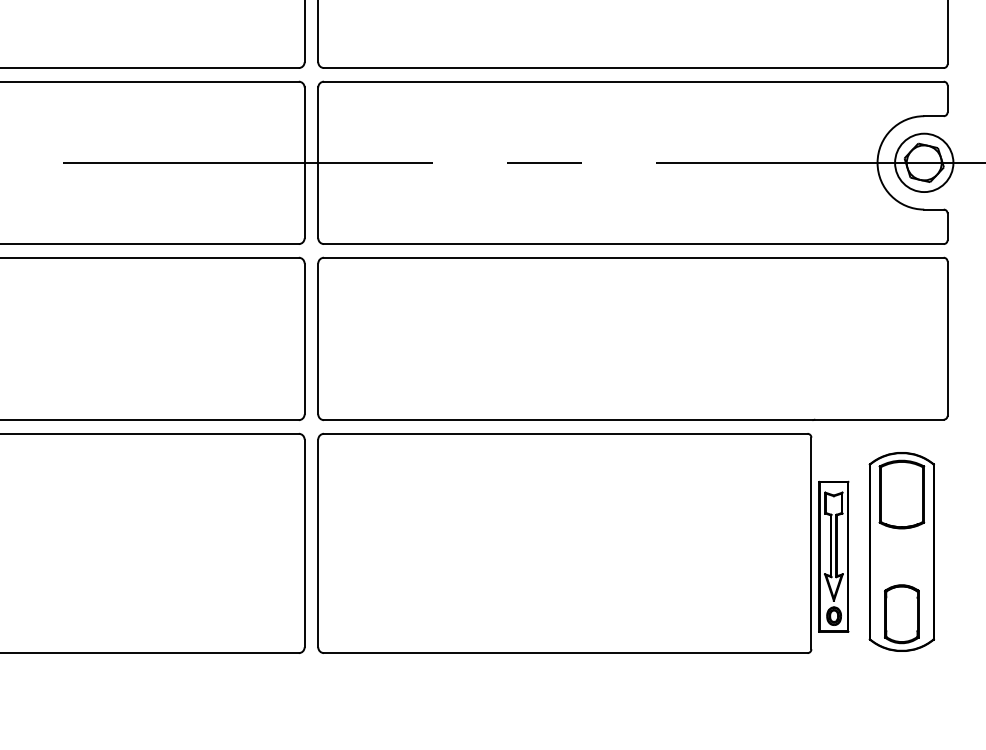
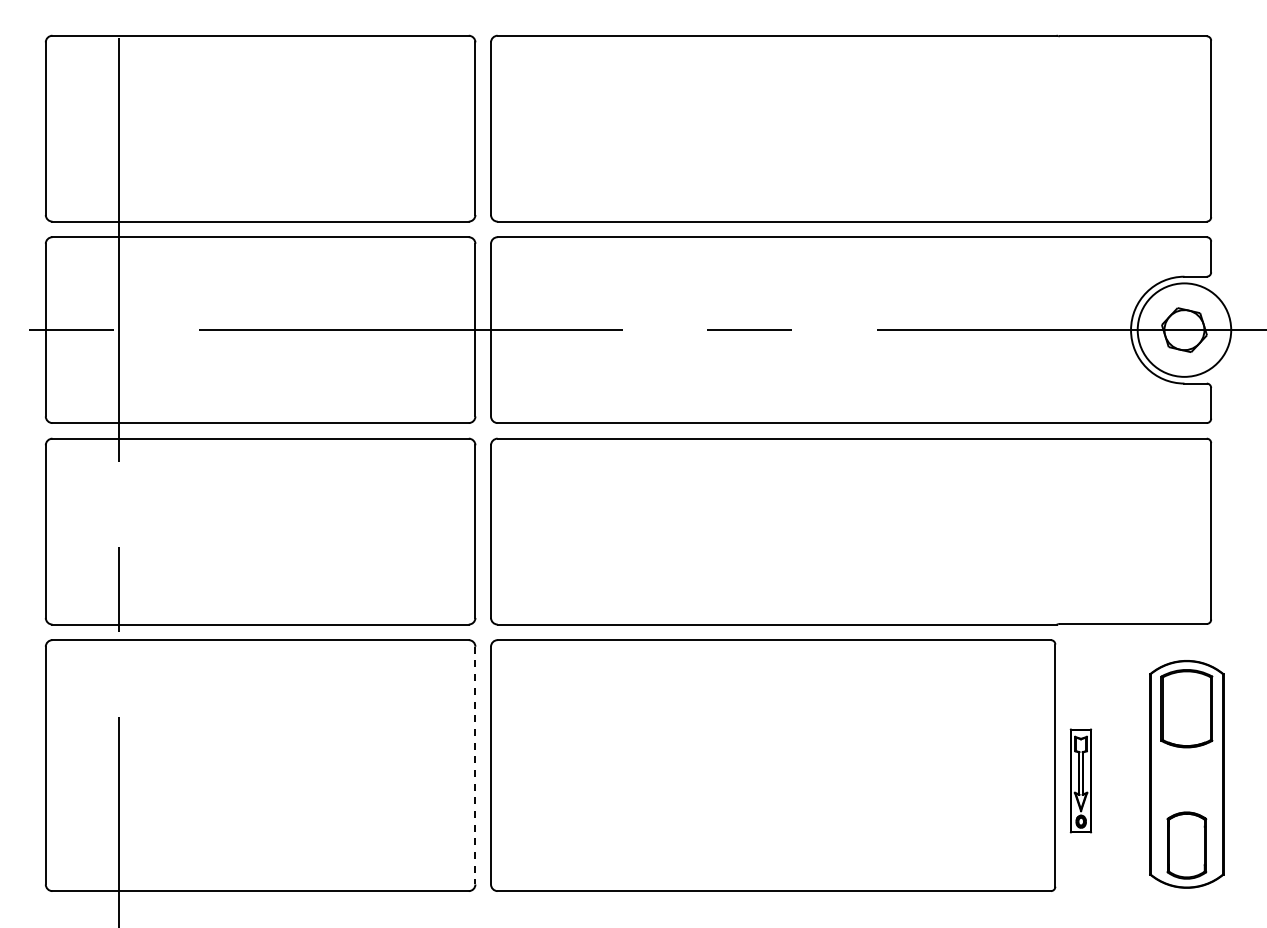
circle: (924, 162) -> (1184, 329), size x1.4
line: (304, 543) -> (475, 765), solid -> dashed
part: (901, 552) -> (1186, 774), moved
part: (833, 556) -> (1080, 780), size x0.6

